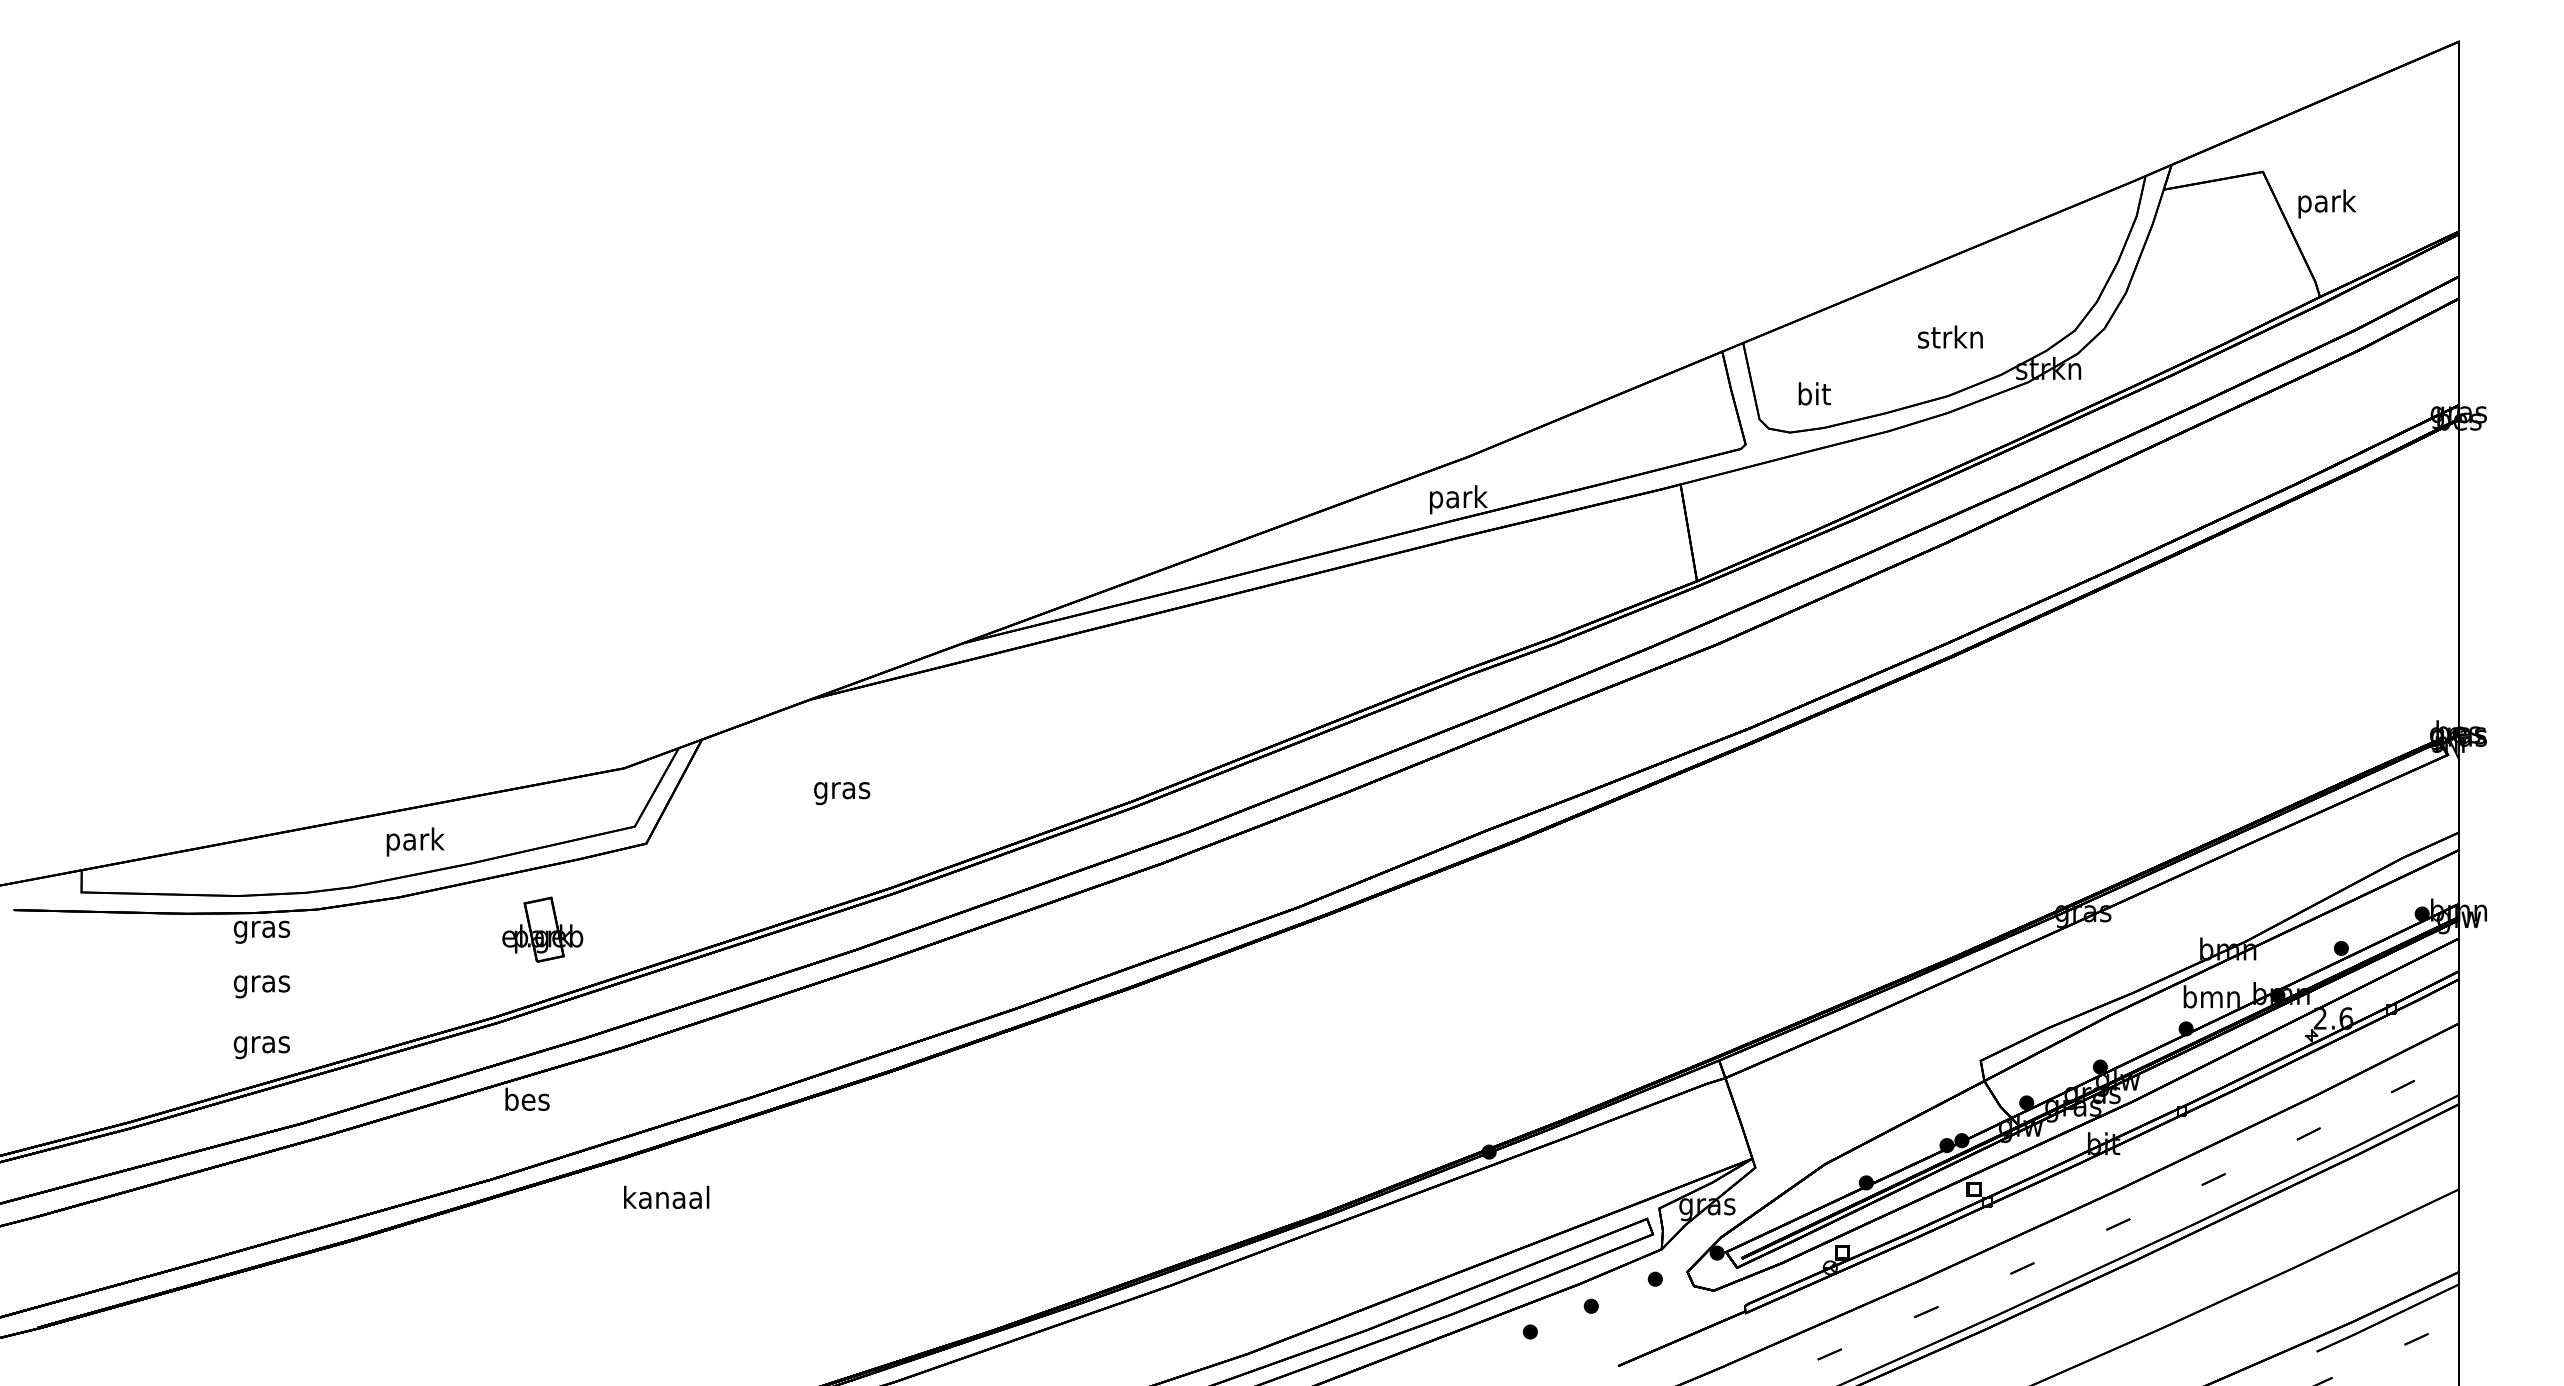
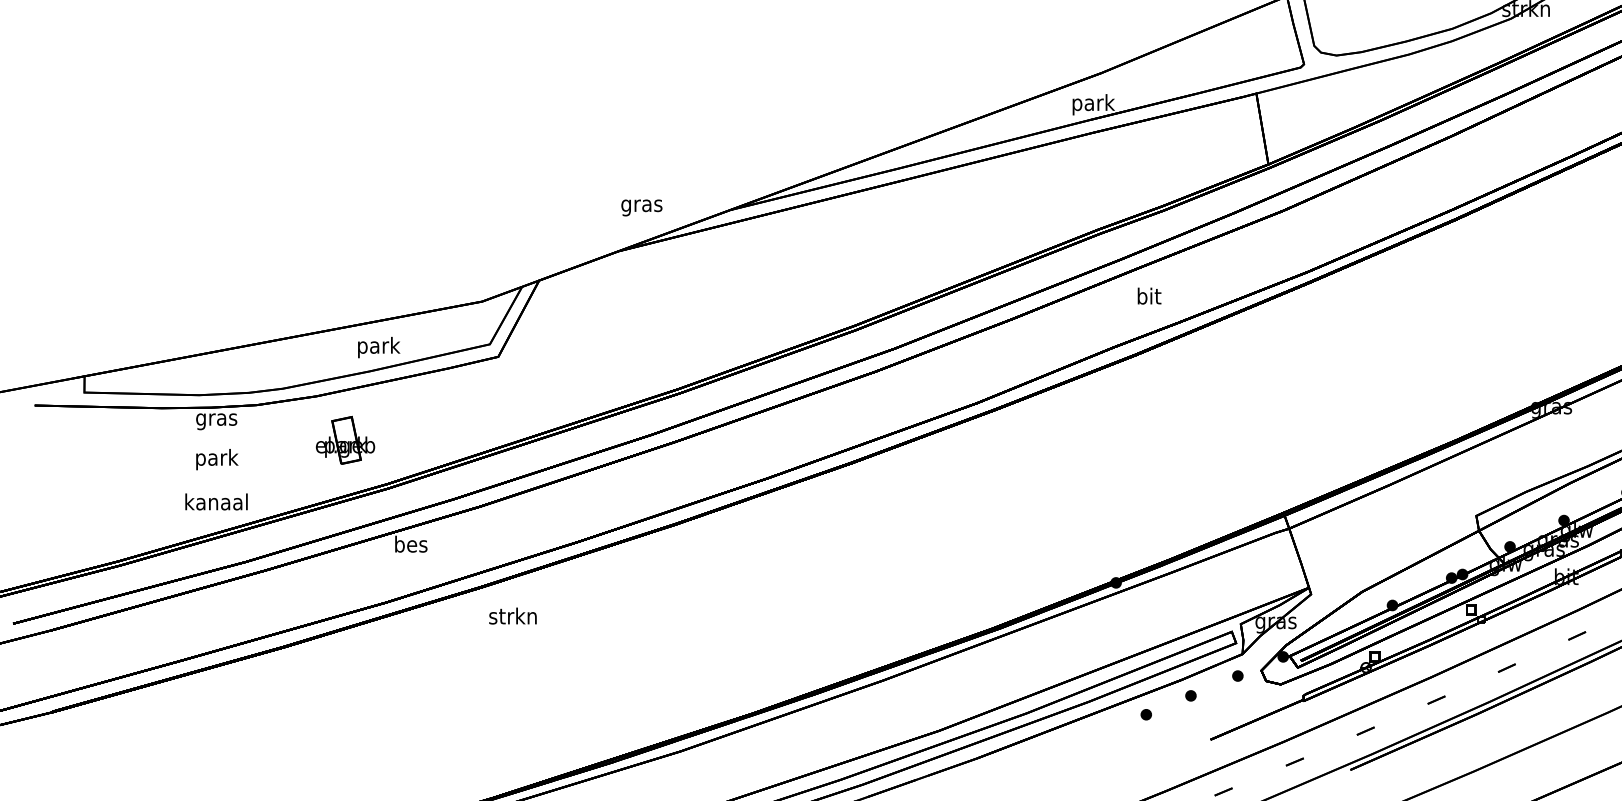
text: (1814, 393) -> (1149, 295), moved
text: (842, 793) -> (642, 207), moved
text: (415, 841) -> (379, 347), moved
part: (542, 929) -> (345, 440), moved
text: (262, 983) -> (217, 459), gras -> park
text: (261, 1044) -> (216, 504), gras -> kanaal
text: (666, 1197) -> (513, 616), kanaal -> strkn

